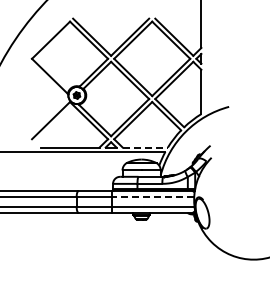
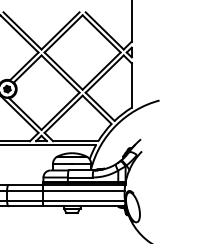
line: (145, 147) -> (75, 141), dashed -> solid
line: (153, 196) -> (83, 190), dashed -> solid

